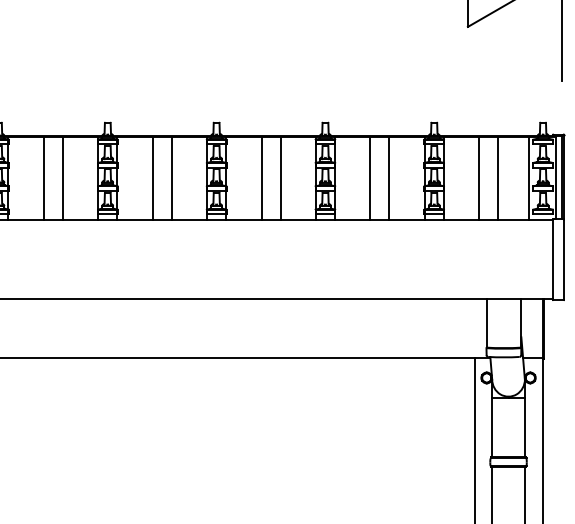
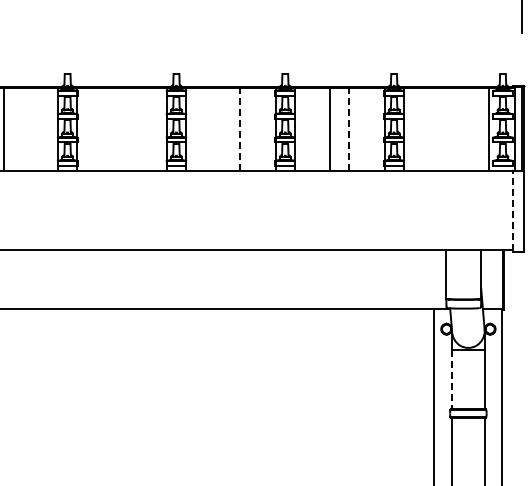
line: (280, 177) -> (240, 128), solid -> dashed
line: (389, 177) -> (349, 128), solid -> dashed
line: (62, 178) -> (22, 129), removed
line: (152, 178) -> (112, 129), removed
line: (171, 178) -> (131, 129), removed
line: (261, 178) -> (221, 129), removed
line: (479, 178) -> (439, 129), removed
line: (498, 178) -> (458, 129), removed
line: (553, 259) -> (513, 210), solid -> dashed
line: (492, 427) -> (452, 378), solid -> dashed

